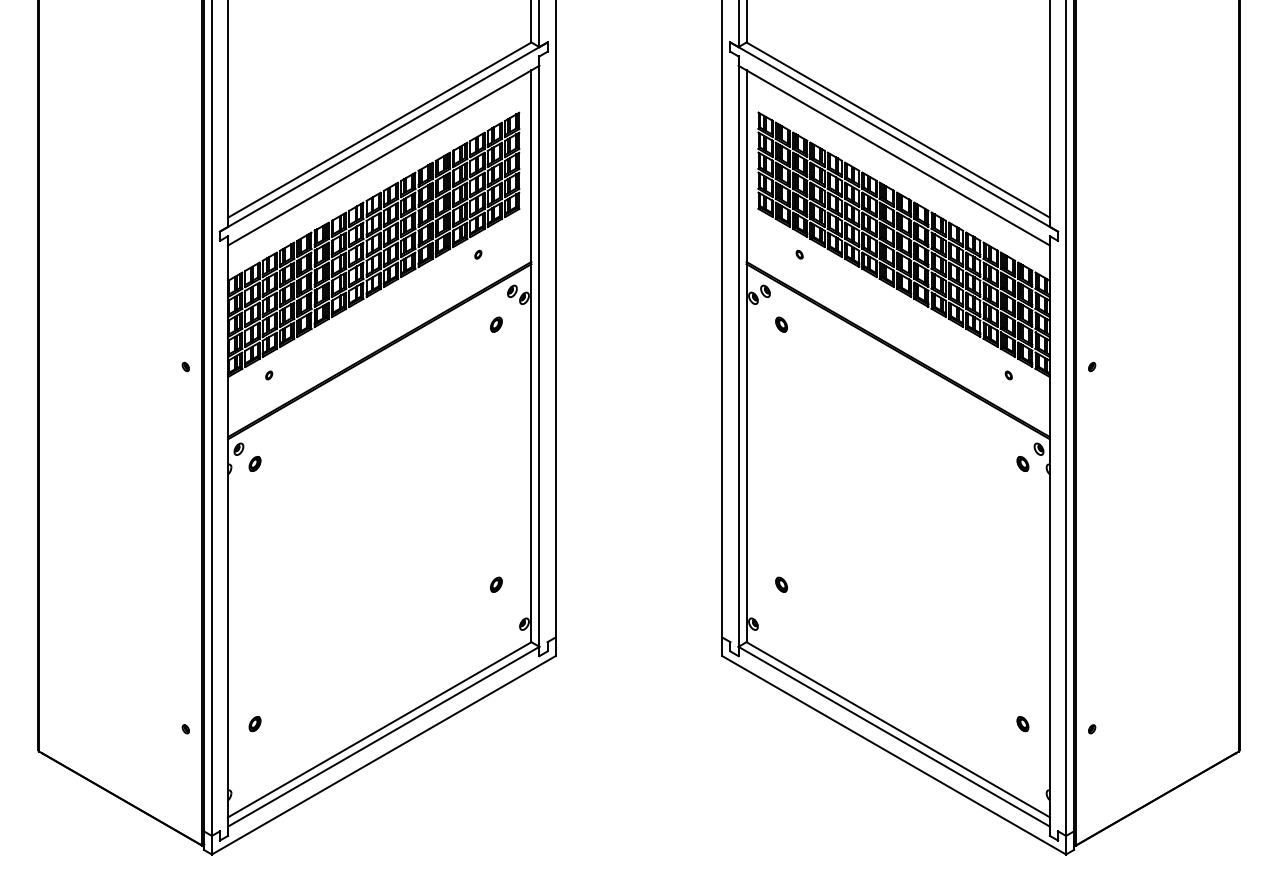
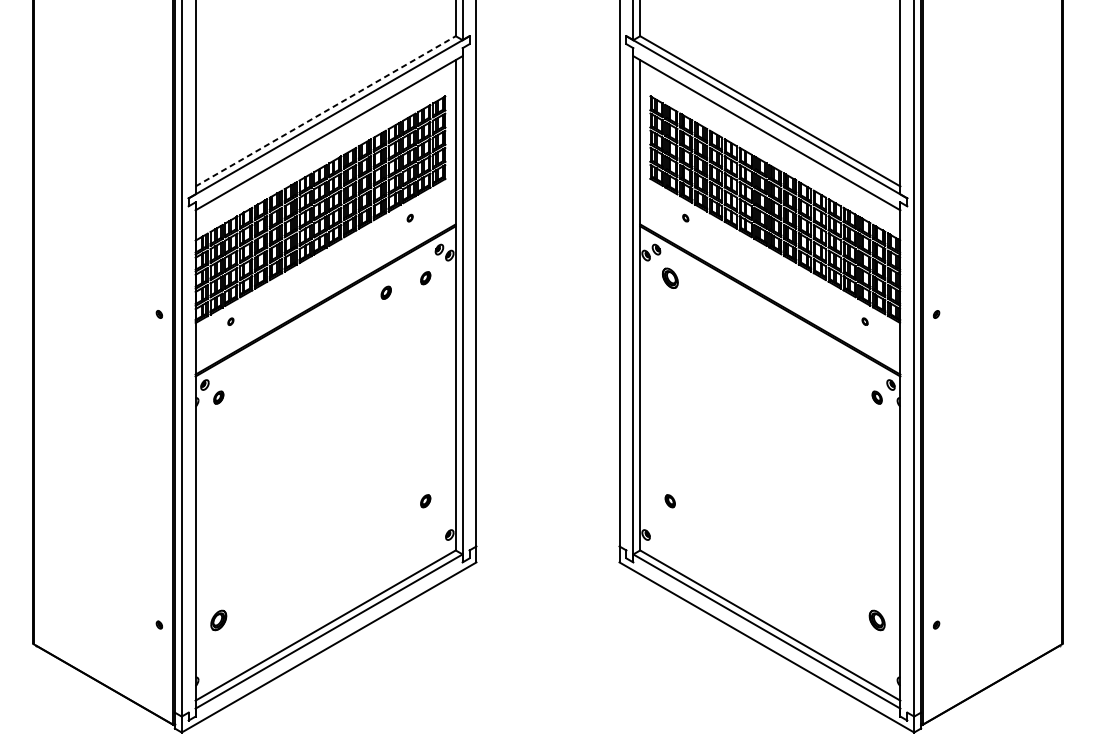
line: (380, 129) -> (326, 110), solid -> dashed
part: (781, 324) -> (670, 278), size x1.6
part: (450, 341) -> (386, 292), added
part: (254, 724) -> (218, 621), size x1.6
part: (1022, 724) -> (876, 621), size x1.6

